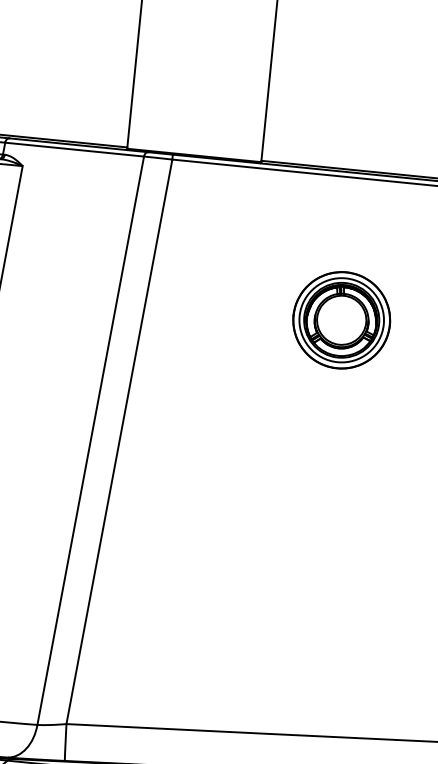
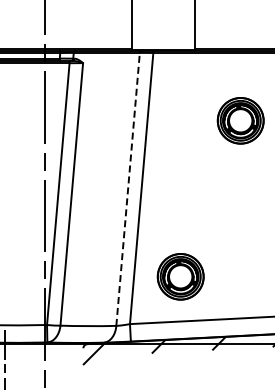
line: (91, 441) -> (128, 189), solid -> dashed
part: (182, 634) -> (180, 276), added

